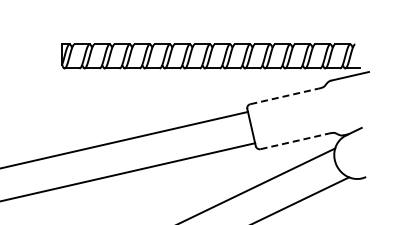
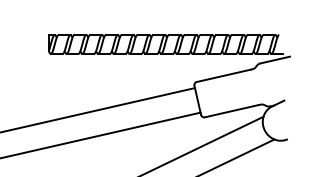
line: (285, 96) -> (224, 75), dashed -> solid
line: (295, 141) -> (232, 111), dashed -> solid

